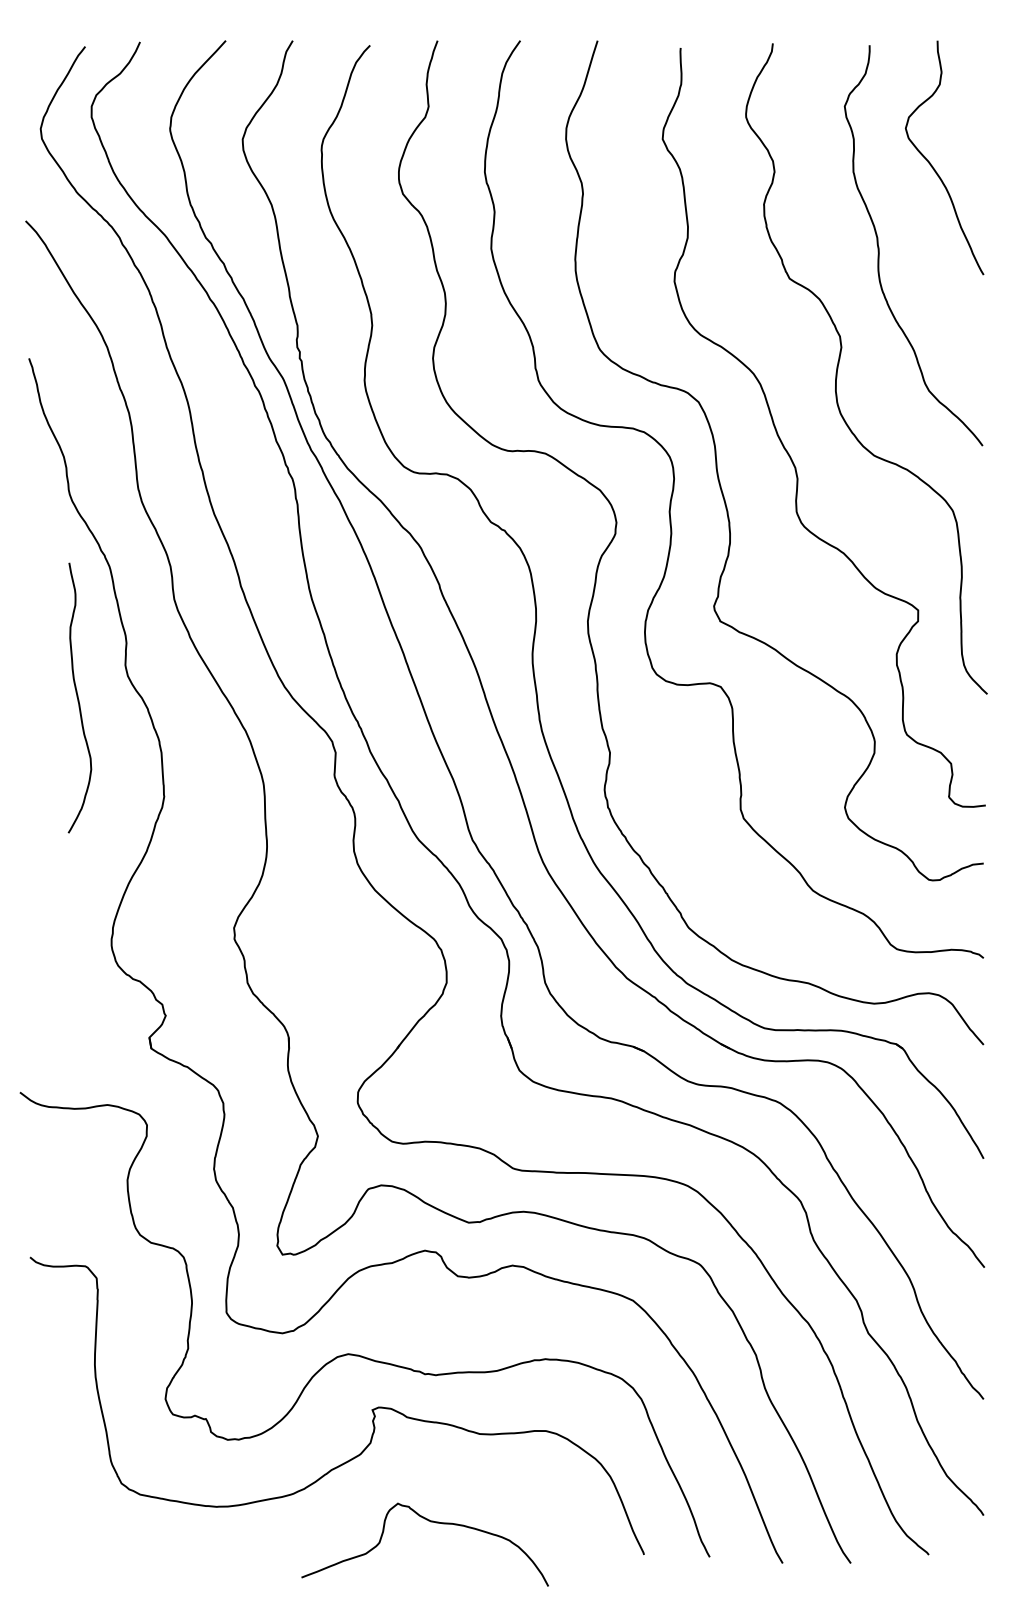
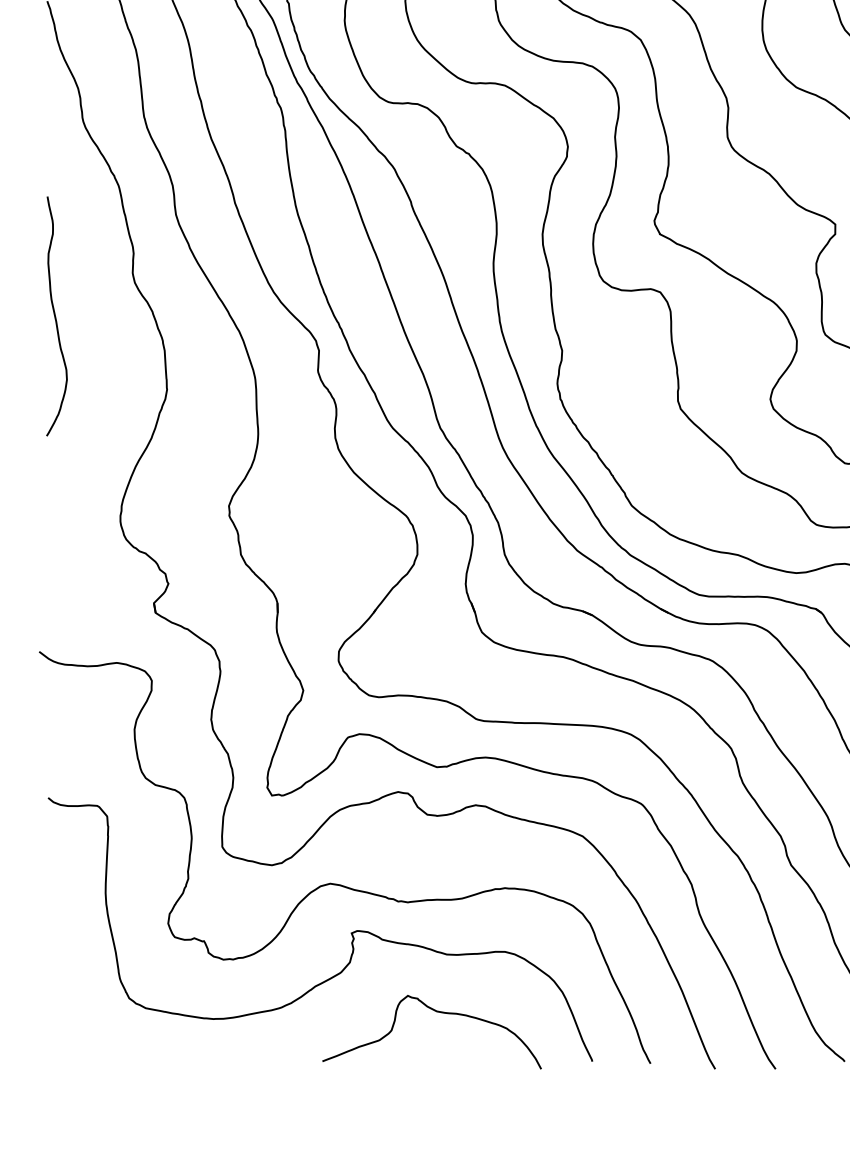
curve: (78, 697) -> (55, 315), moved
curve: (430, 1522) -> (436, 1012), moved

